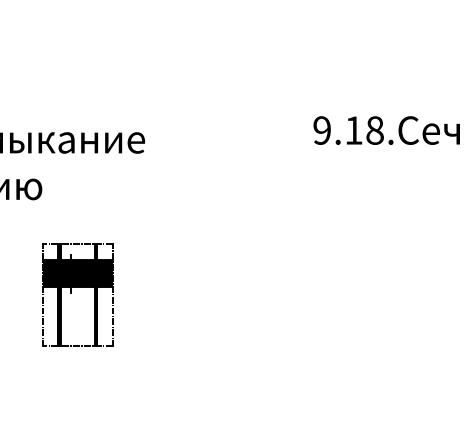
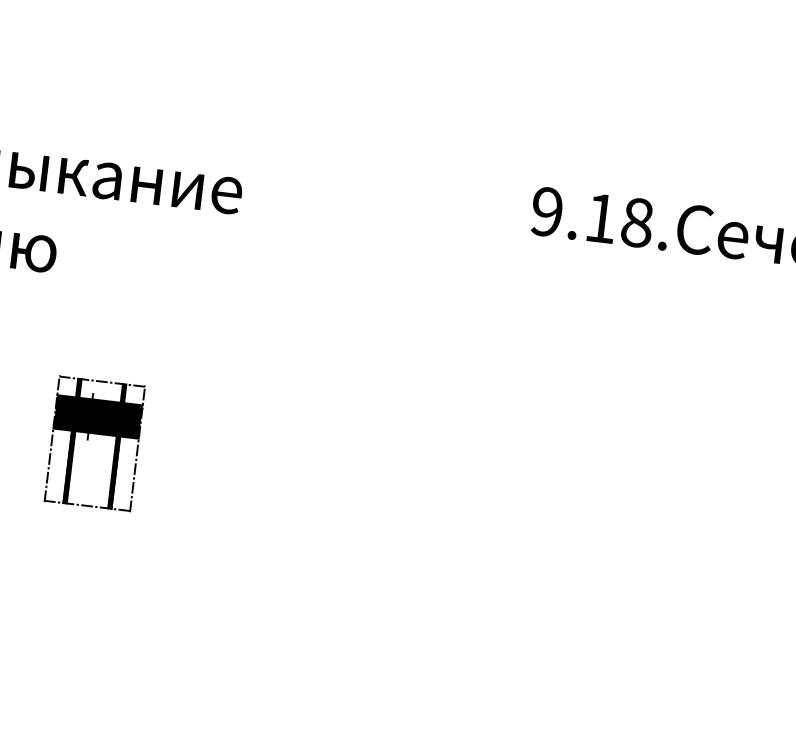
part: (76, 295) -> (93, 443), size x0.71

